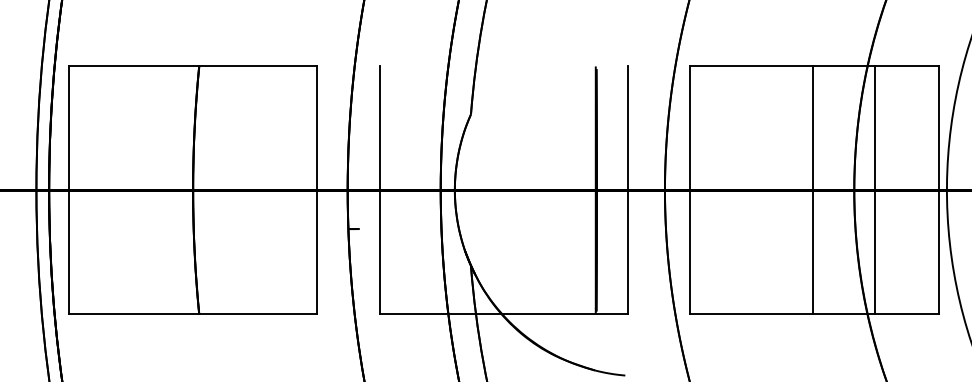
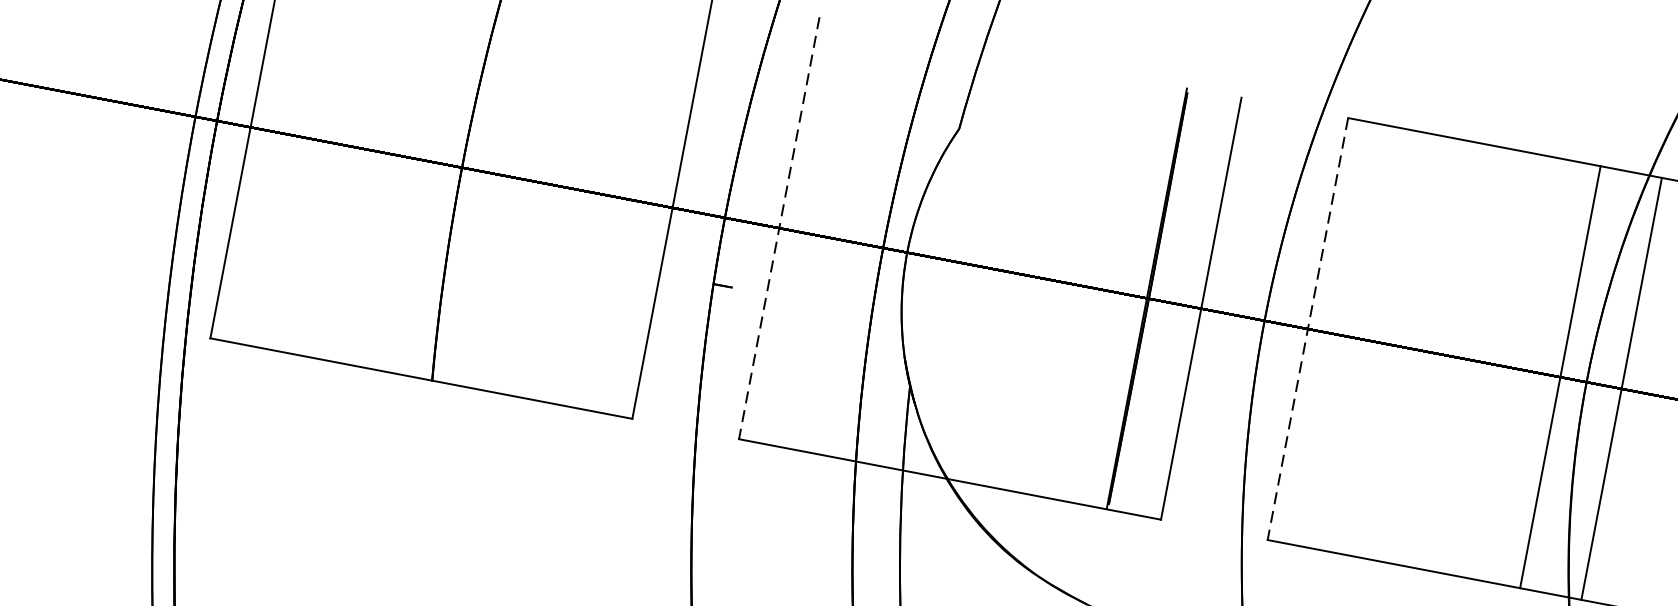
line: (379, 190) -> (778, 228), solid -> dashed
line: (690, 190) -> (1307, 329), solid -> dashed
line: (812, 190) -> (1559, 377), moved

